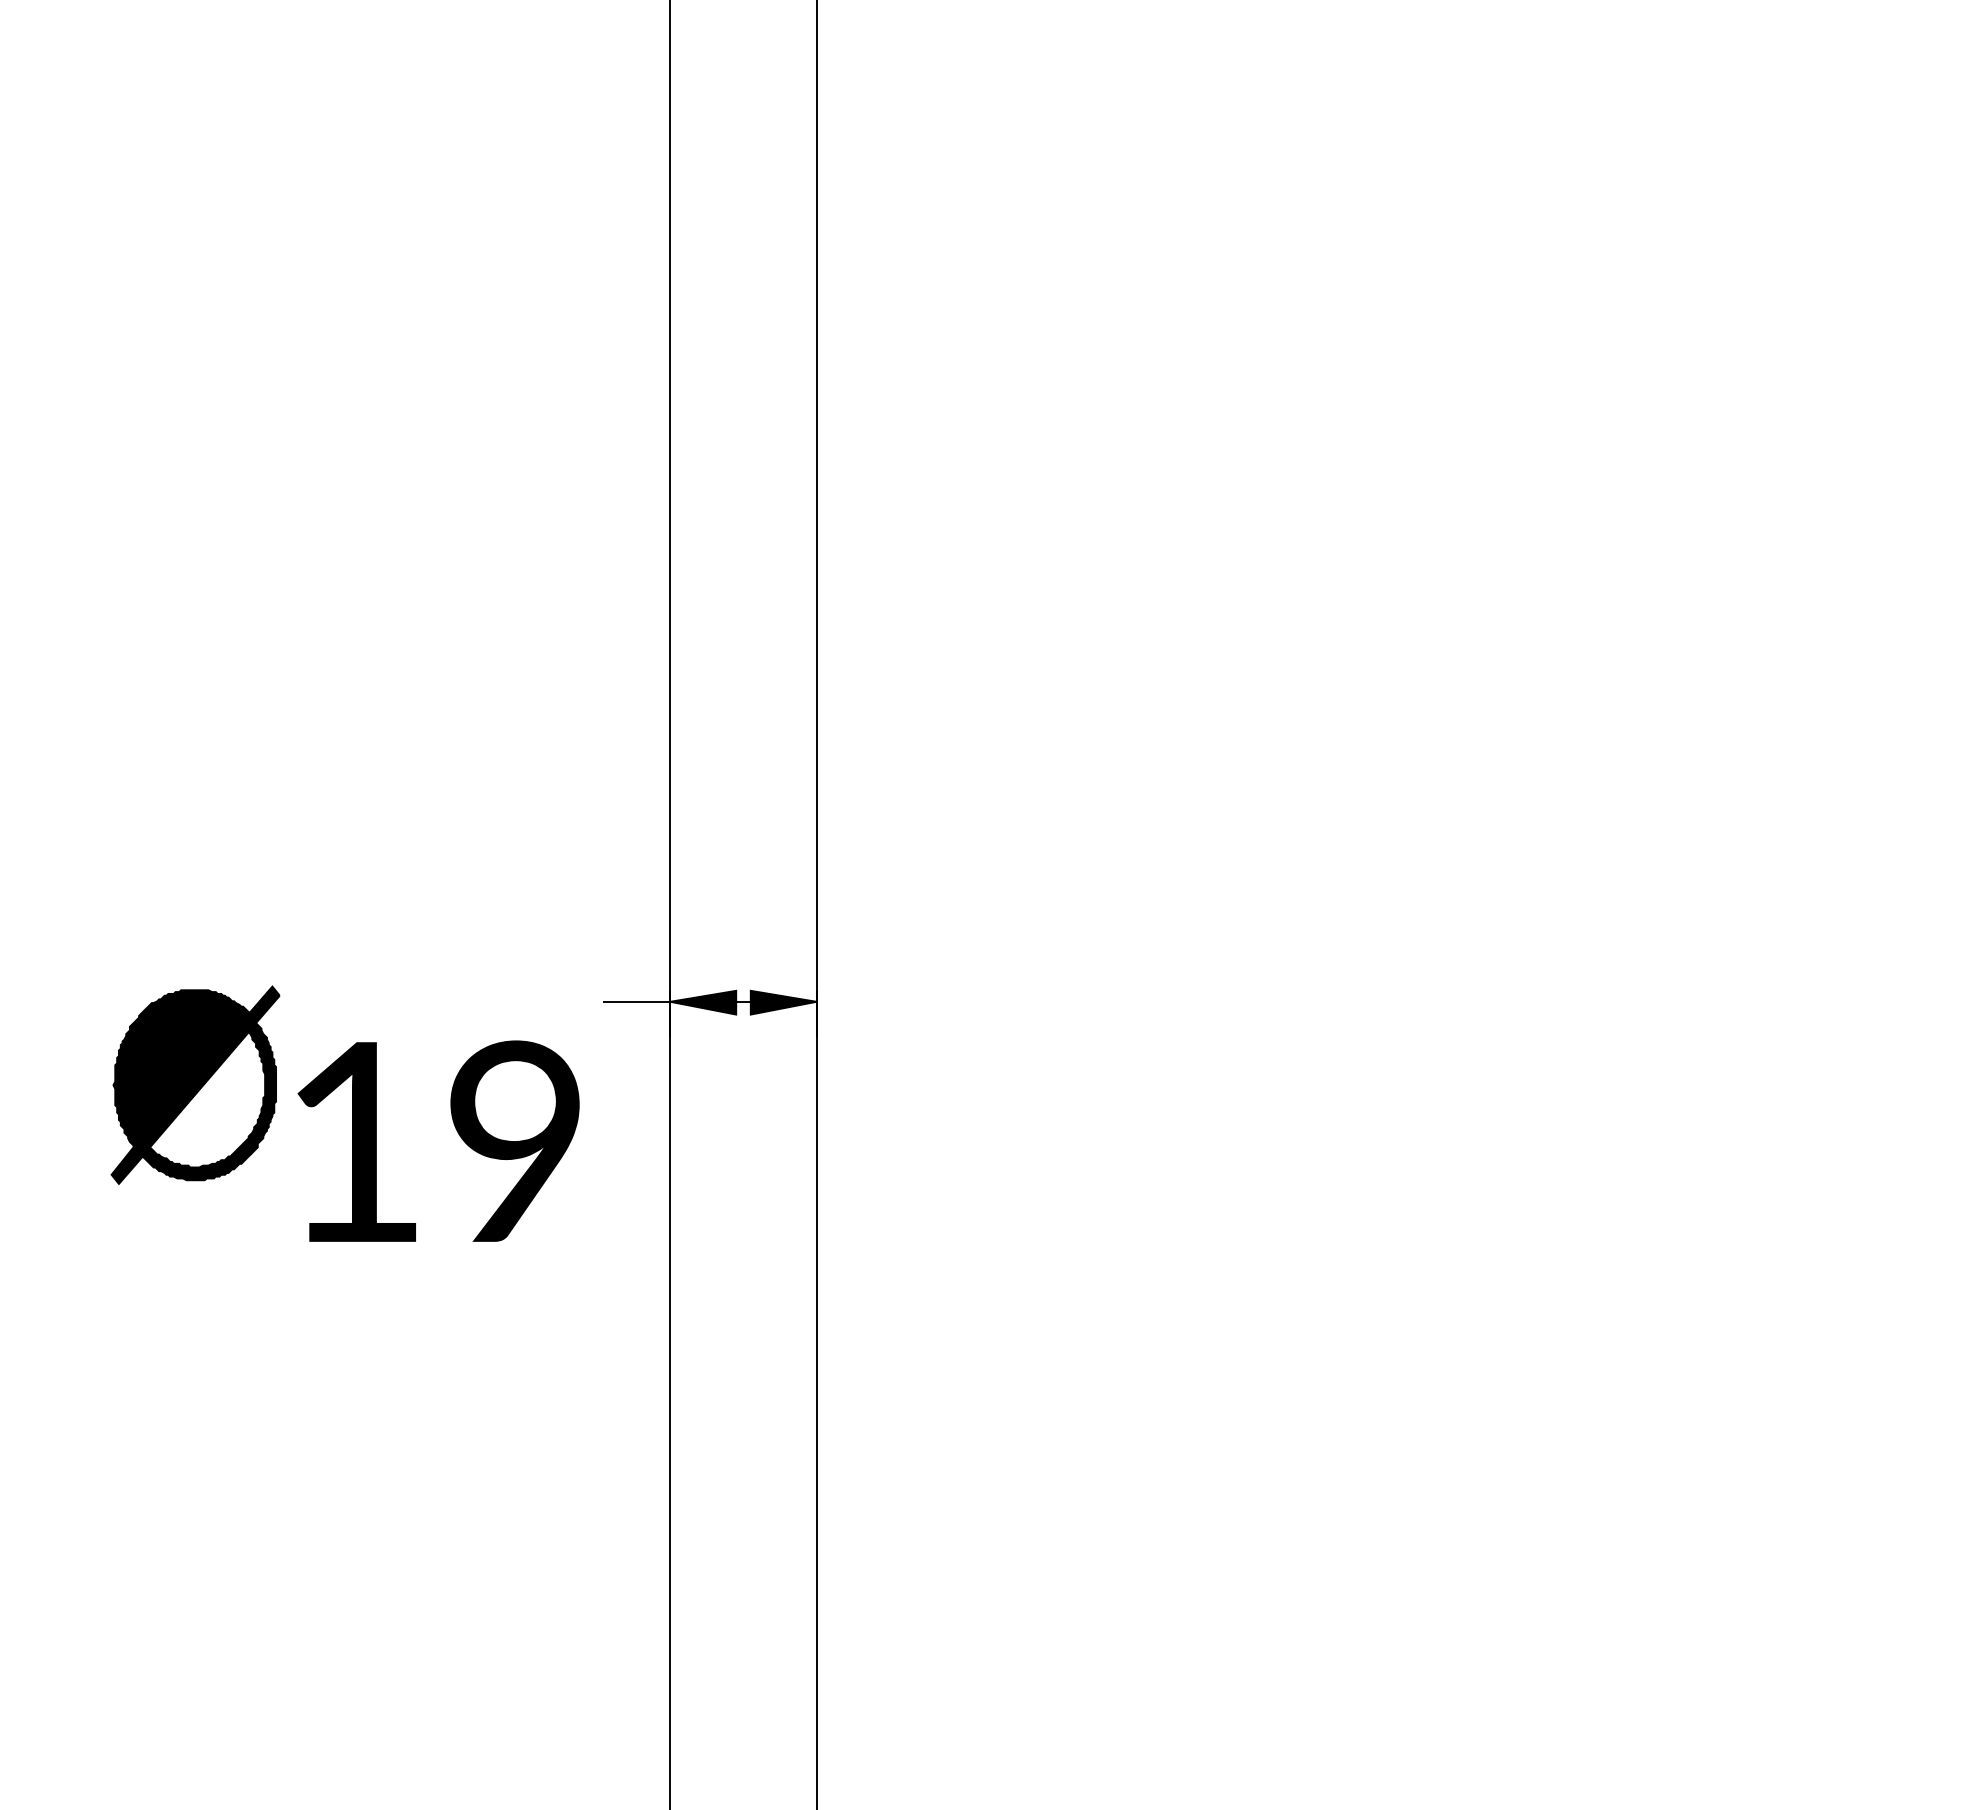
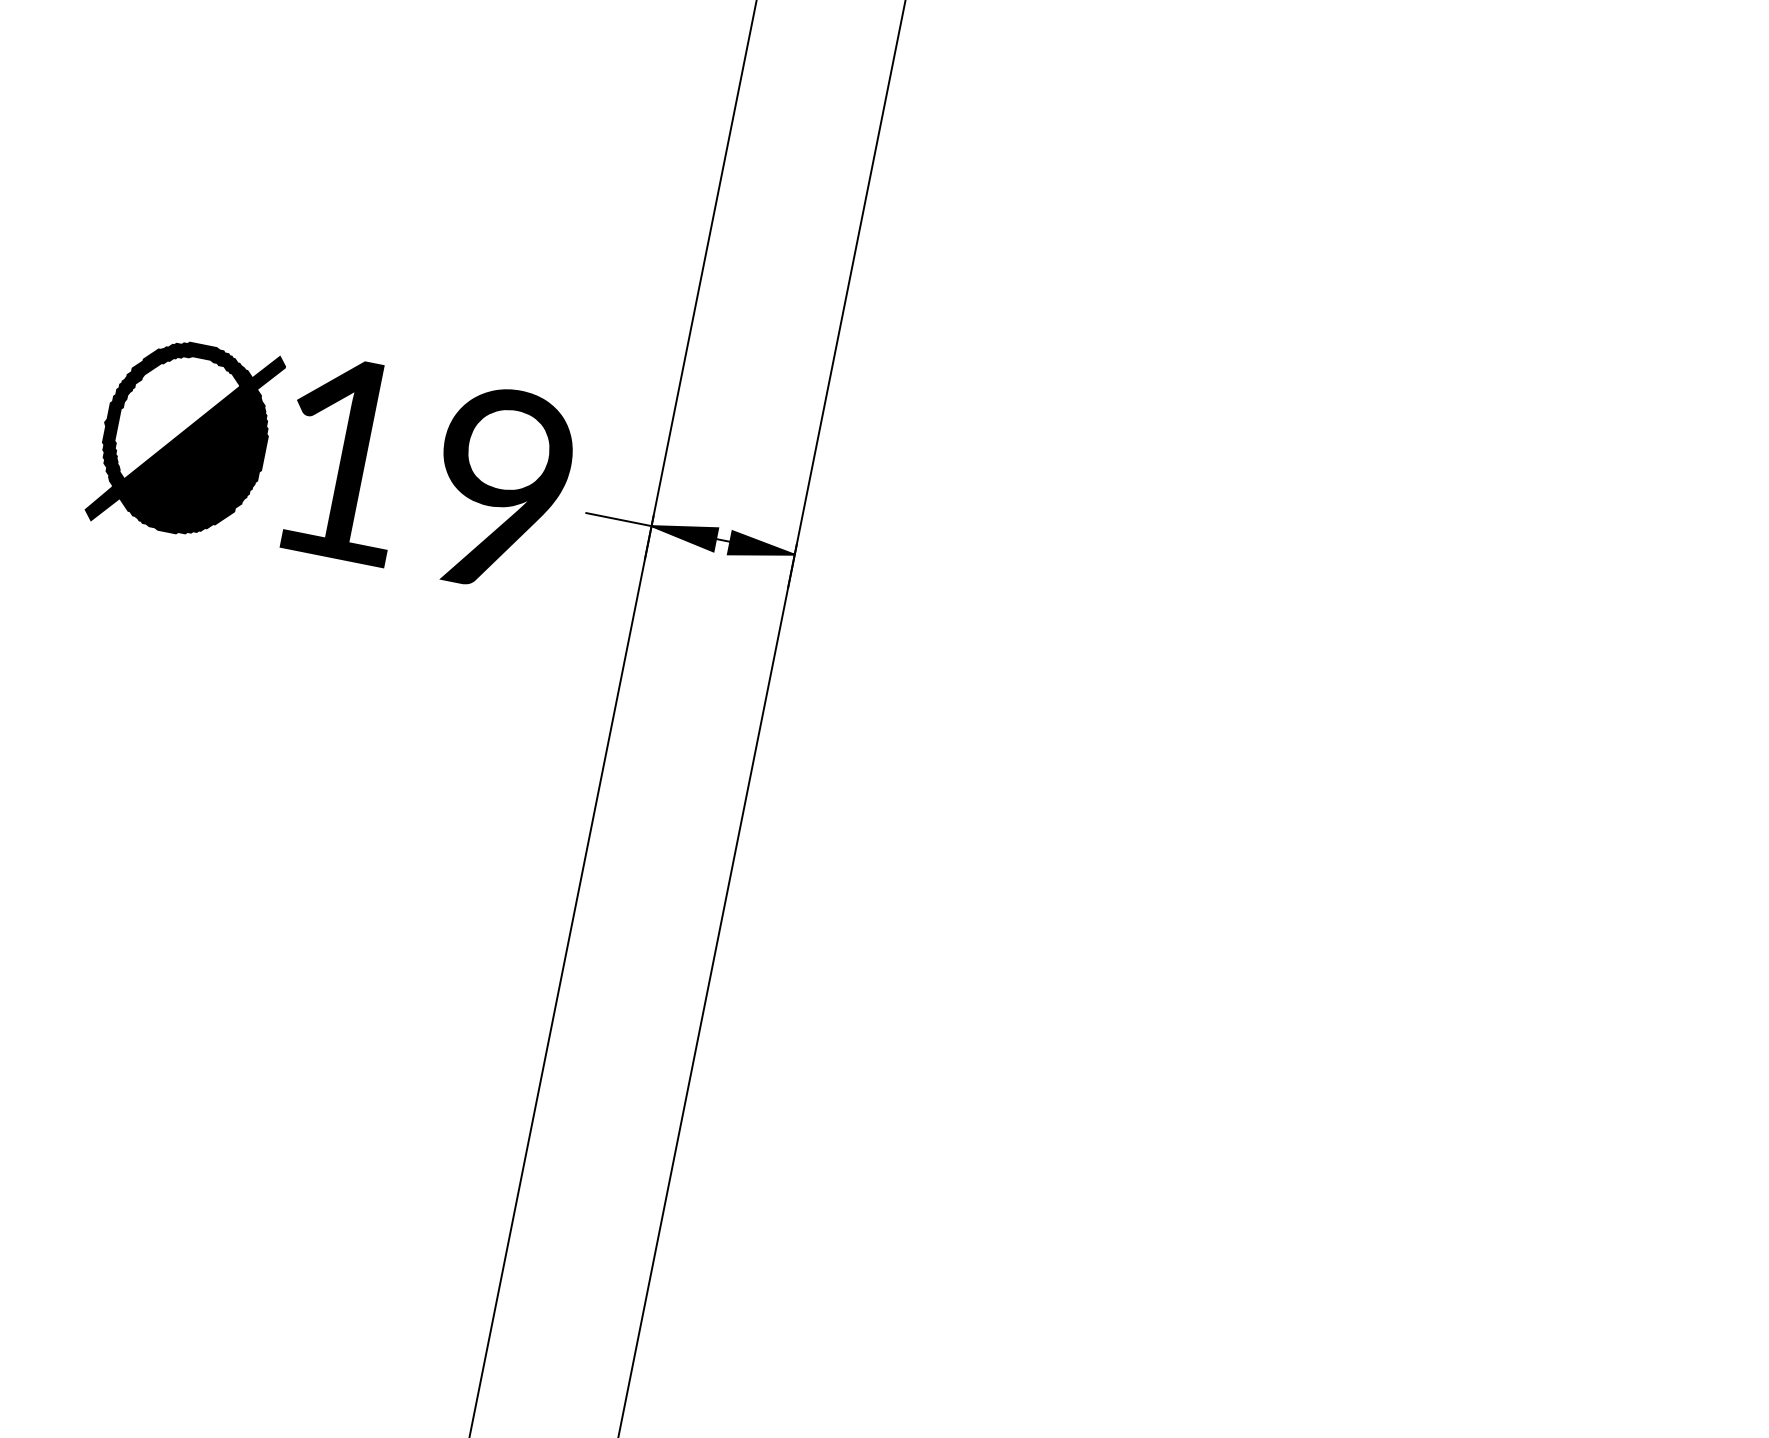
part: (195, 1084) -> (185, 437), moved
text: (438, 1140) -> (425, 473), moved

